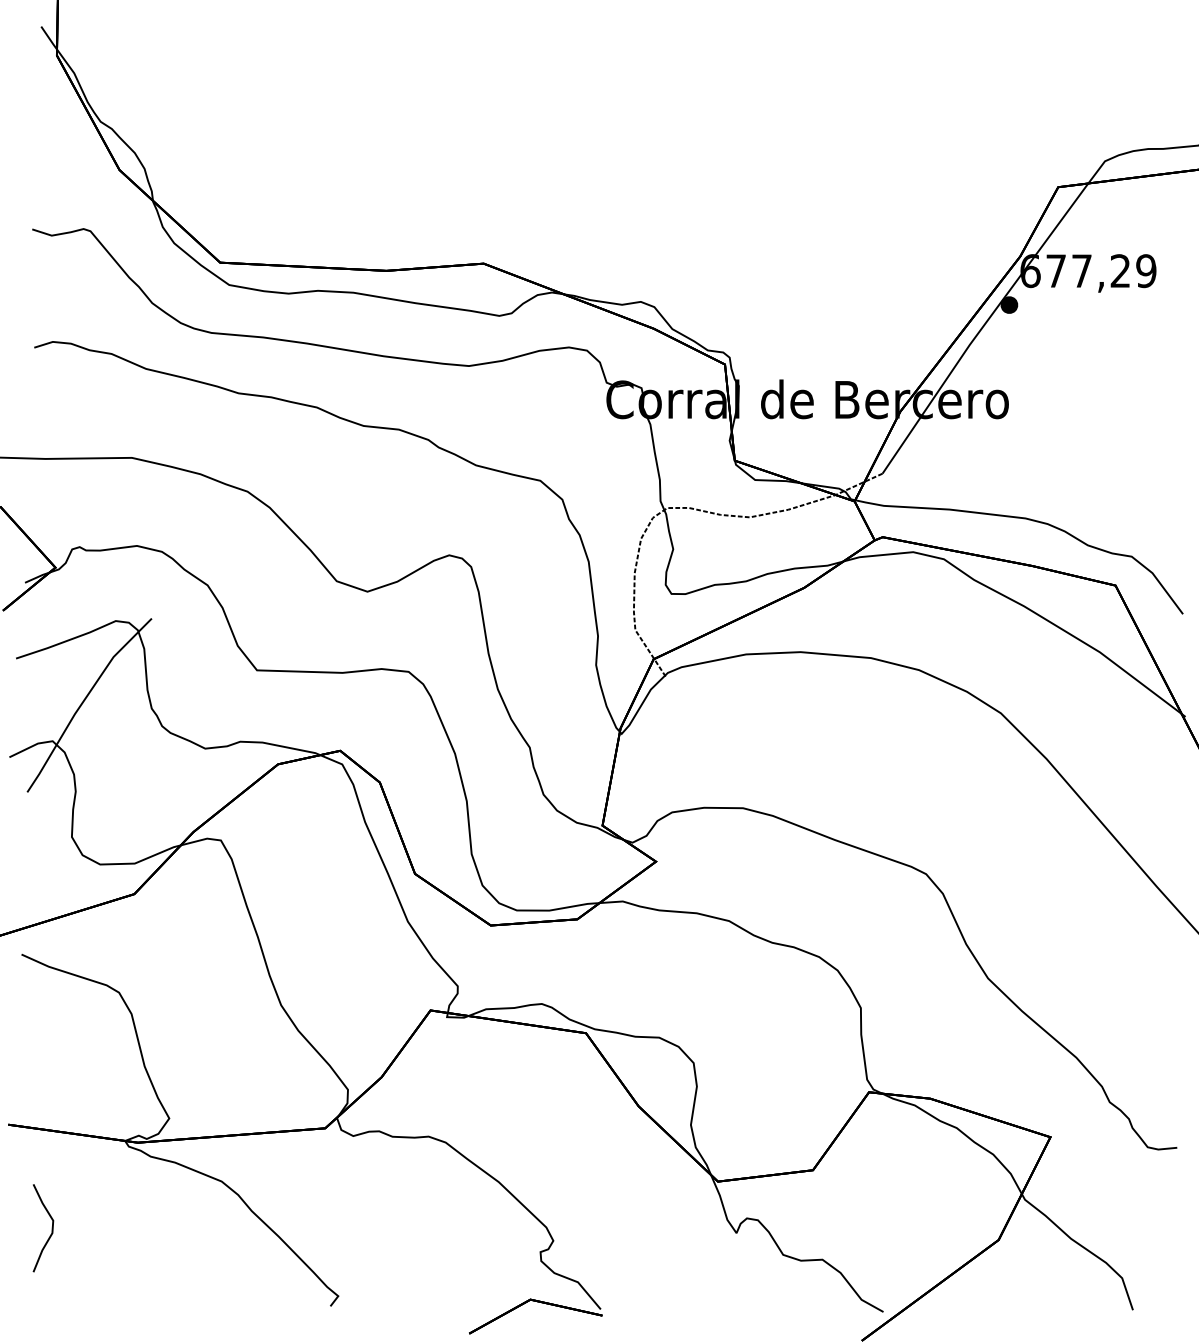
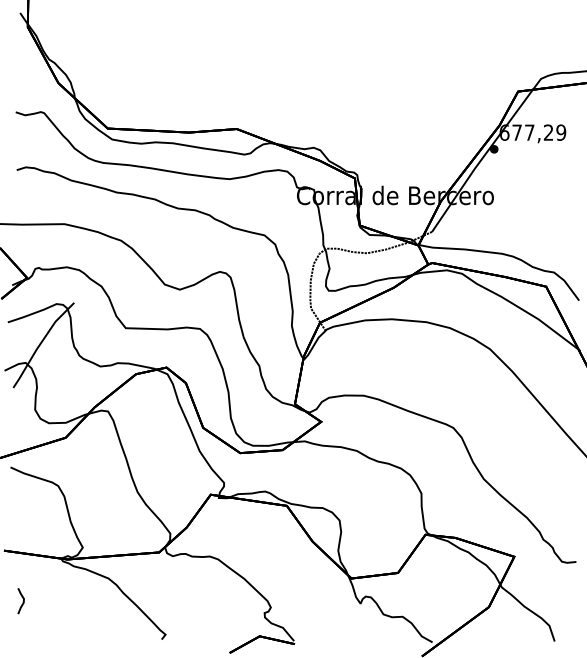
part: (41, 1226) -> (20, 600), size x0.6

